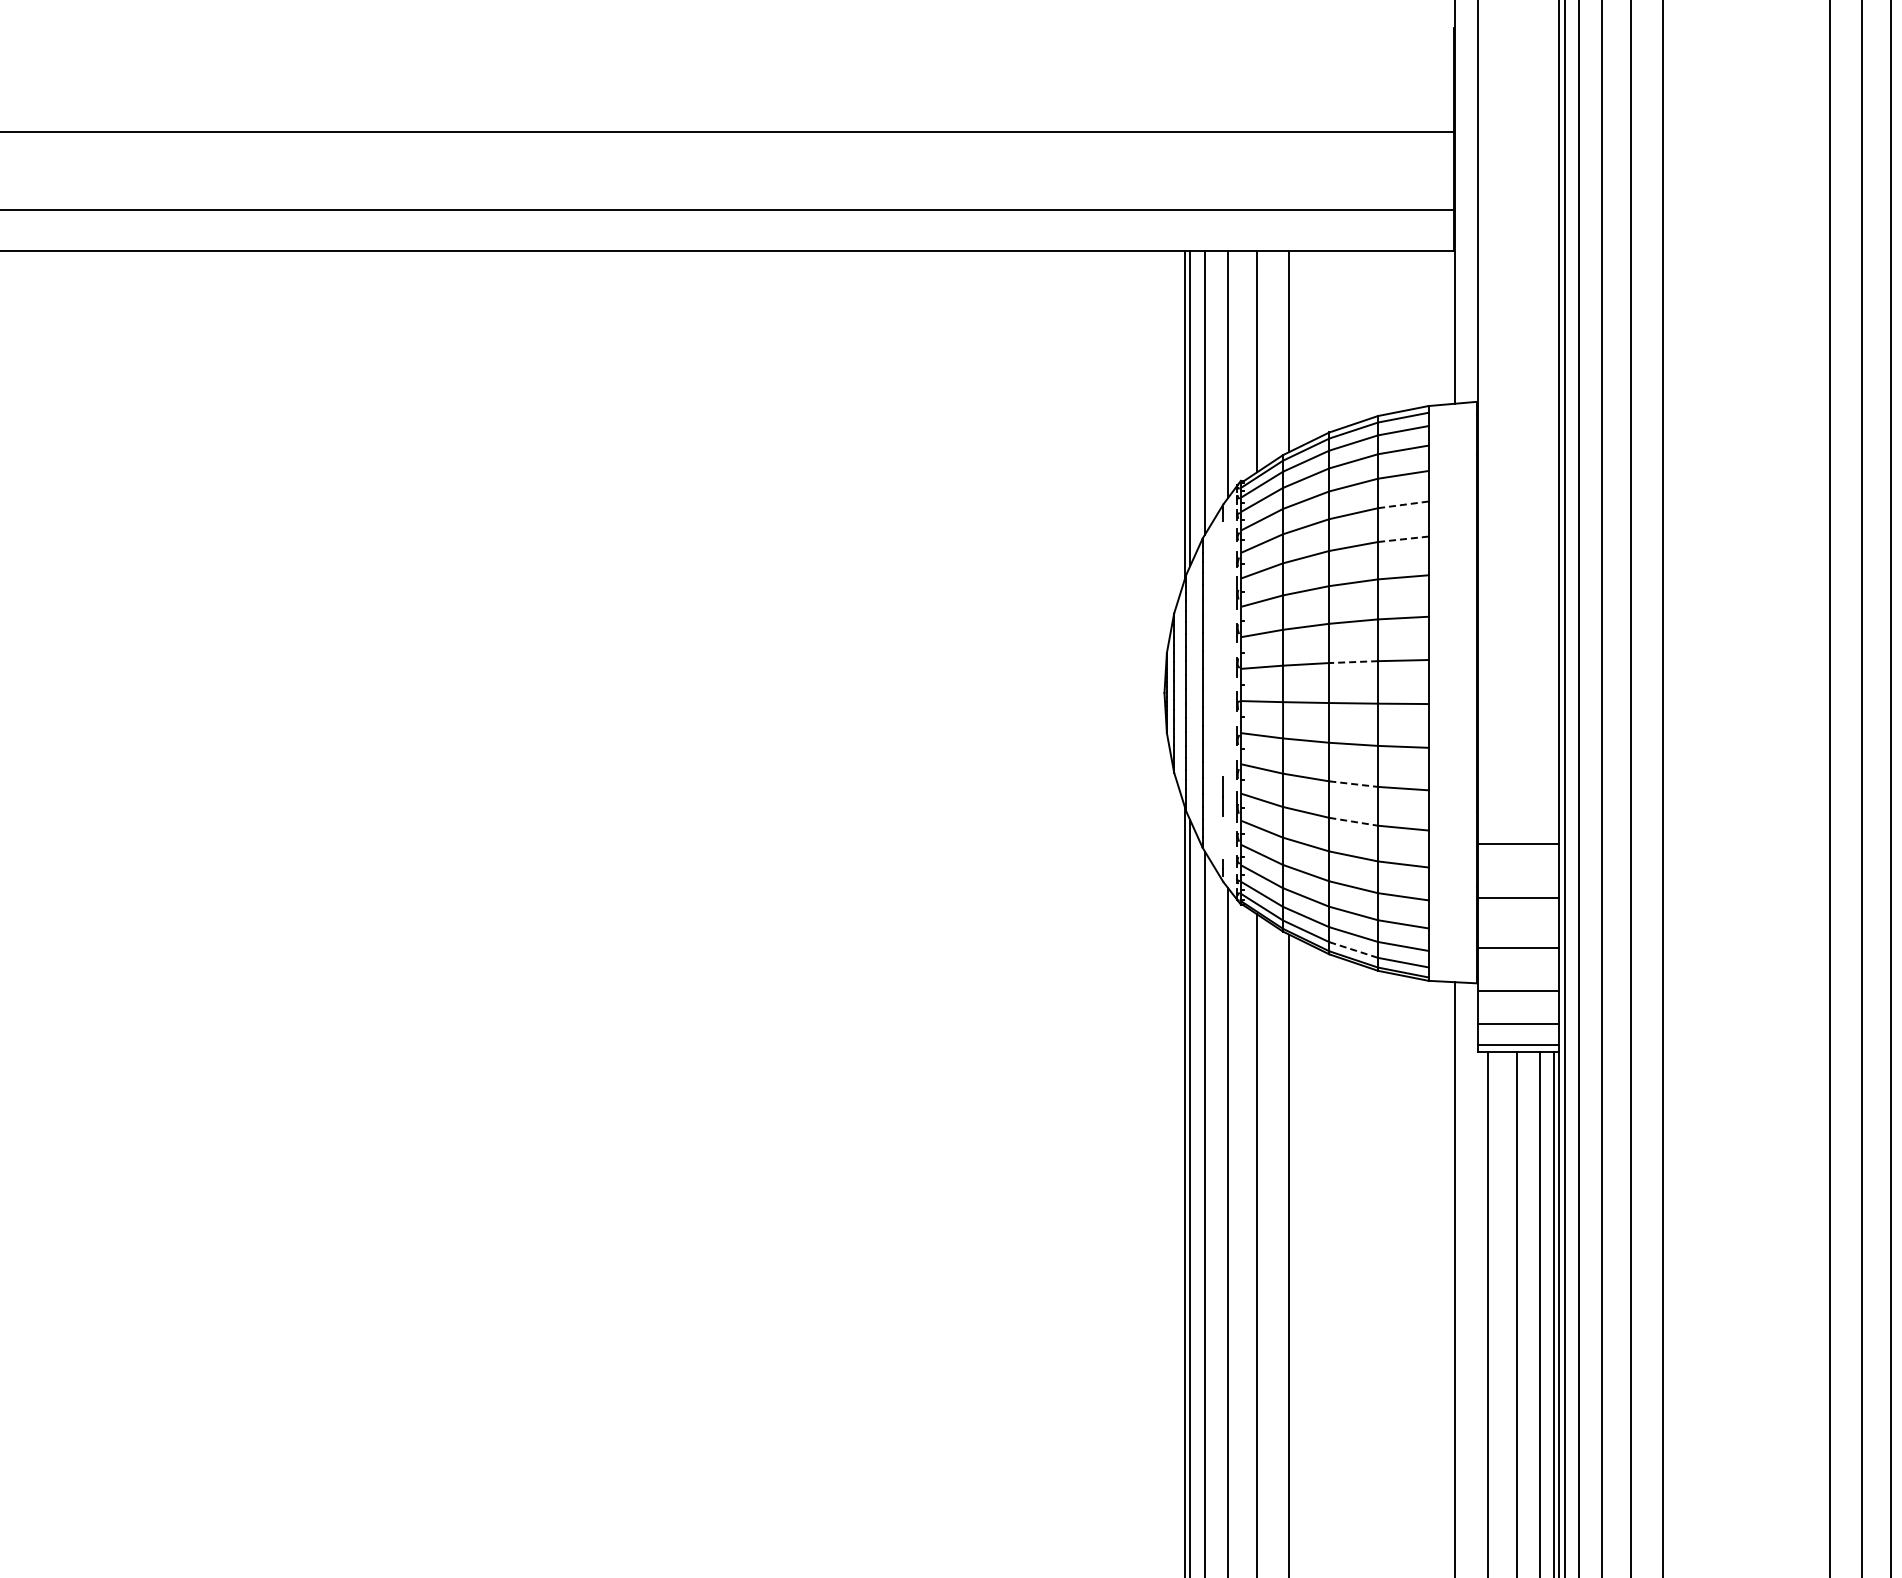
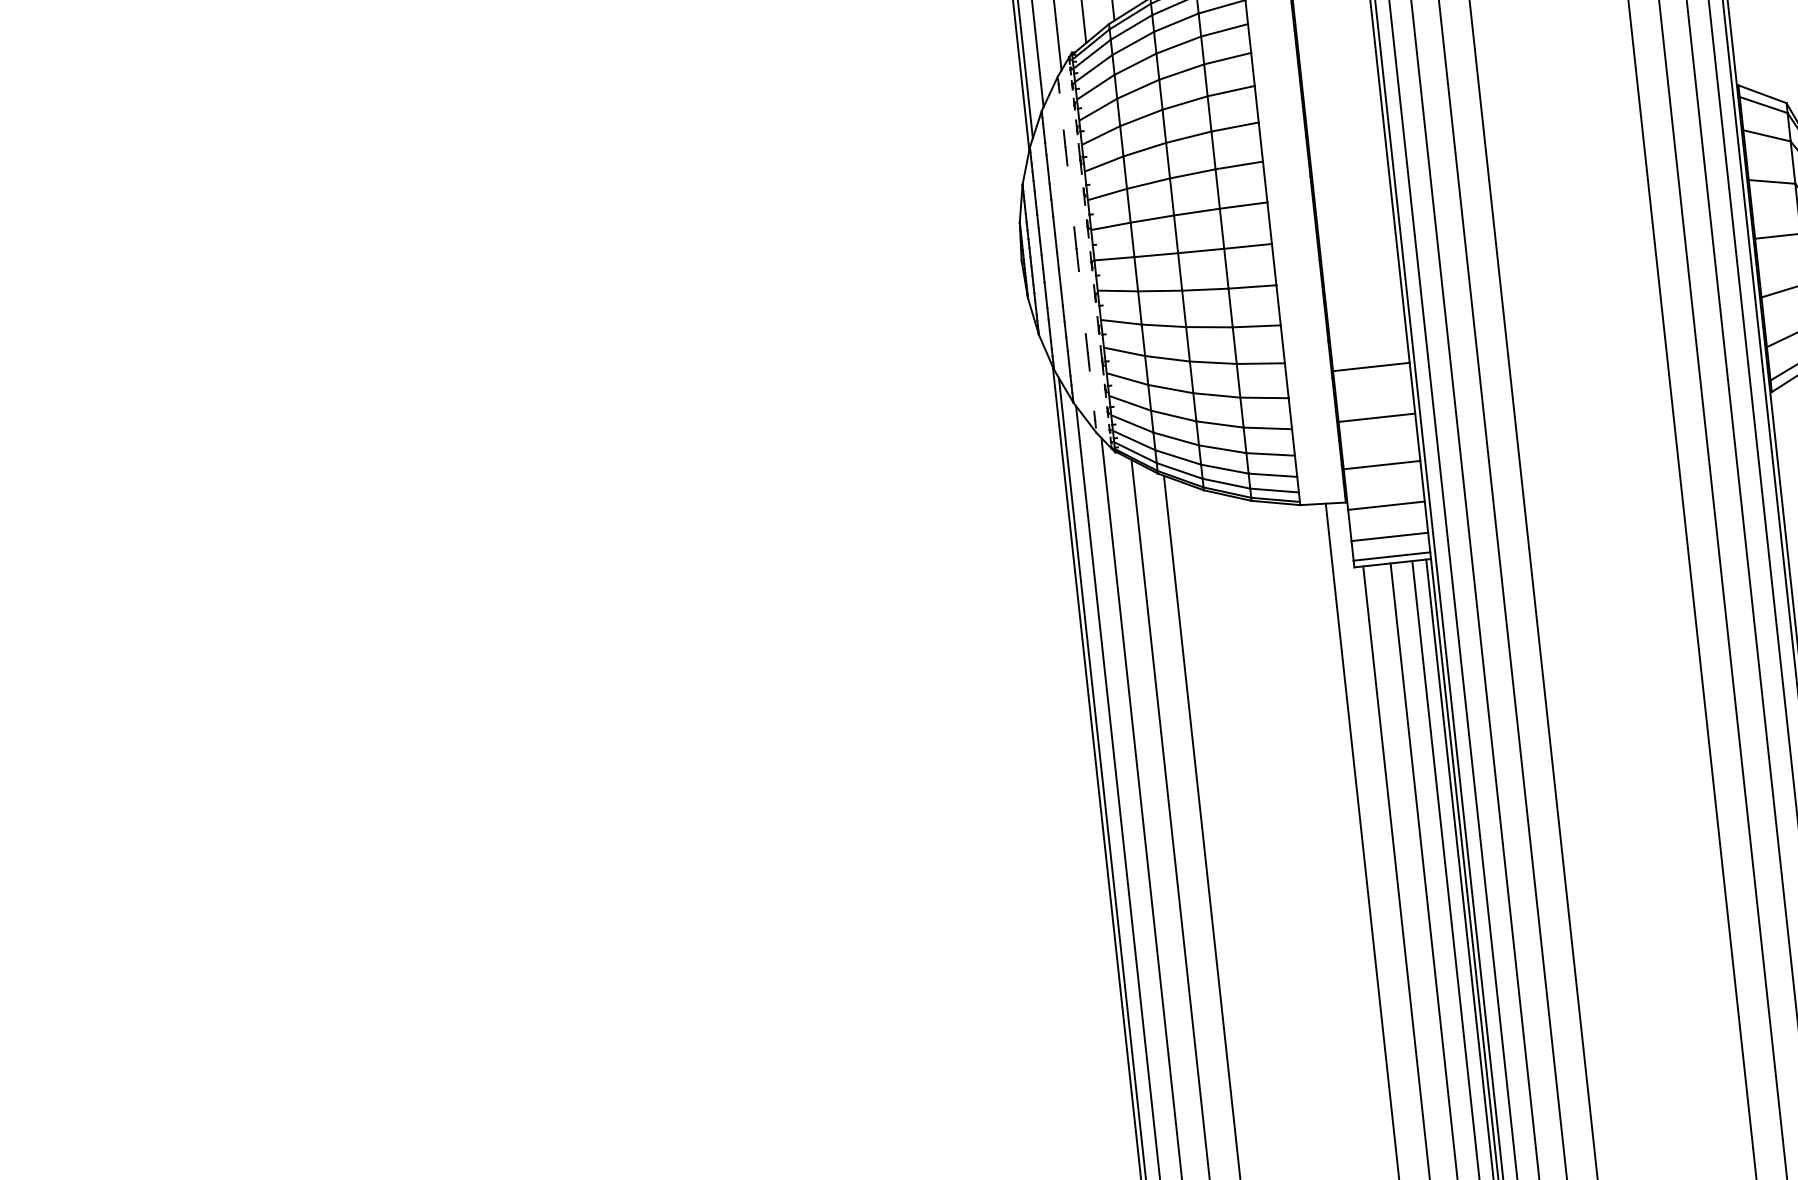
line: (1403, 504) -> (1227, 58), dashed -> solid
line: (1403, 539) -> (1231, 91), dashed -> solid
line: (1222, 579) -> (1064, 147), added
line: (1353, 662) -> (1196, 212), dashed -> solid
line: (1222, 686) -> (1075, 248), added
line: (1353, 784) -> (1209, 327), dashed -> solid
line: (1353, 821) -> (1213, 362), dashed -> solid
line: (1353, 950) -> (1226, 484), dashed -> solid

